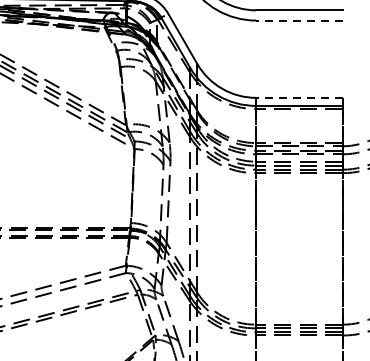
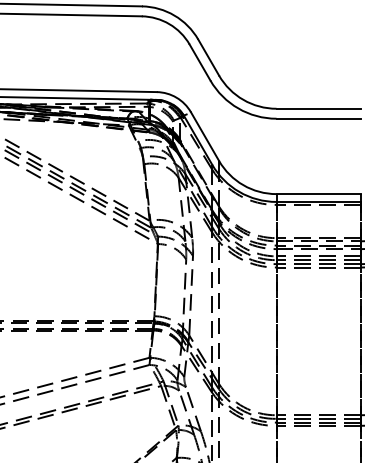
line: (299, 20) -> (318, 118), dashed -> solid
line: (299, 98) -> (318, 194), dashed -> solid

